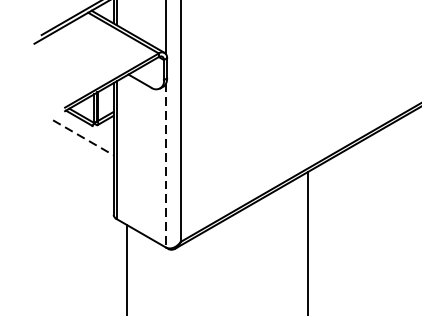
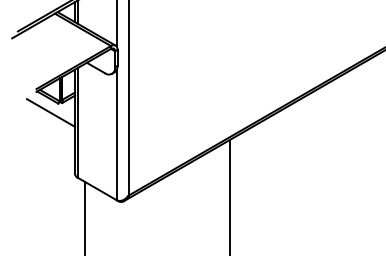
line: (83, 138) -> (51, 113), dashed -> solid
line: (165, 166) -> (116, 135), dashed -> solid

